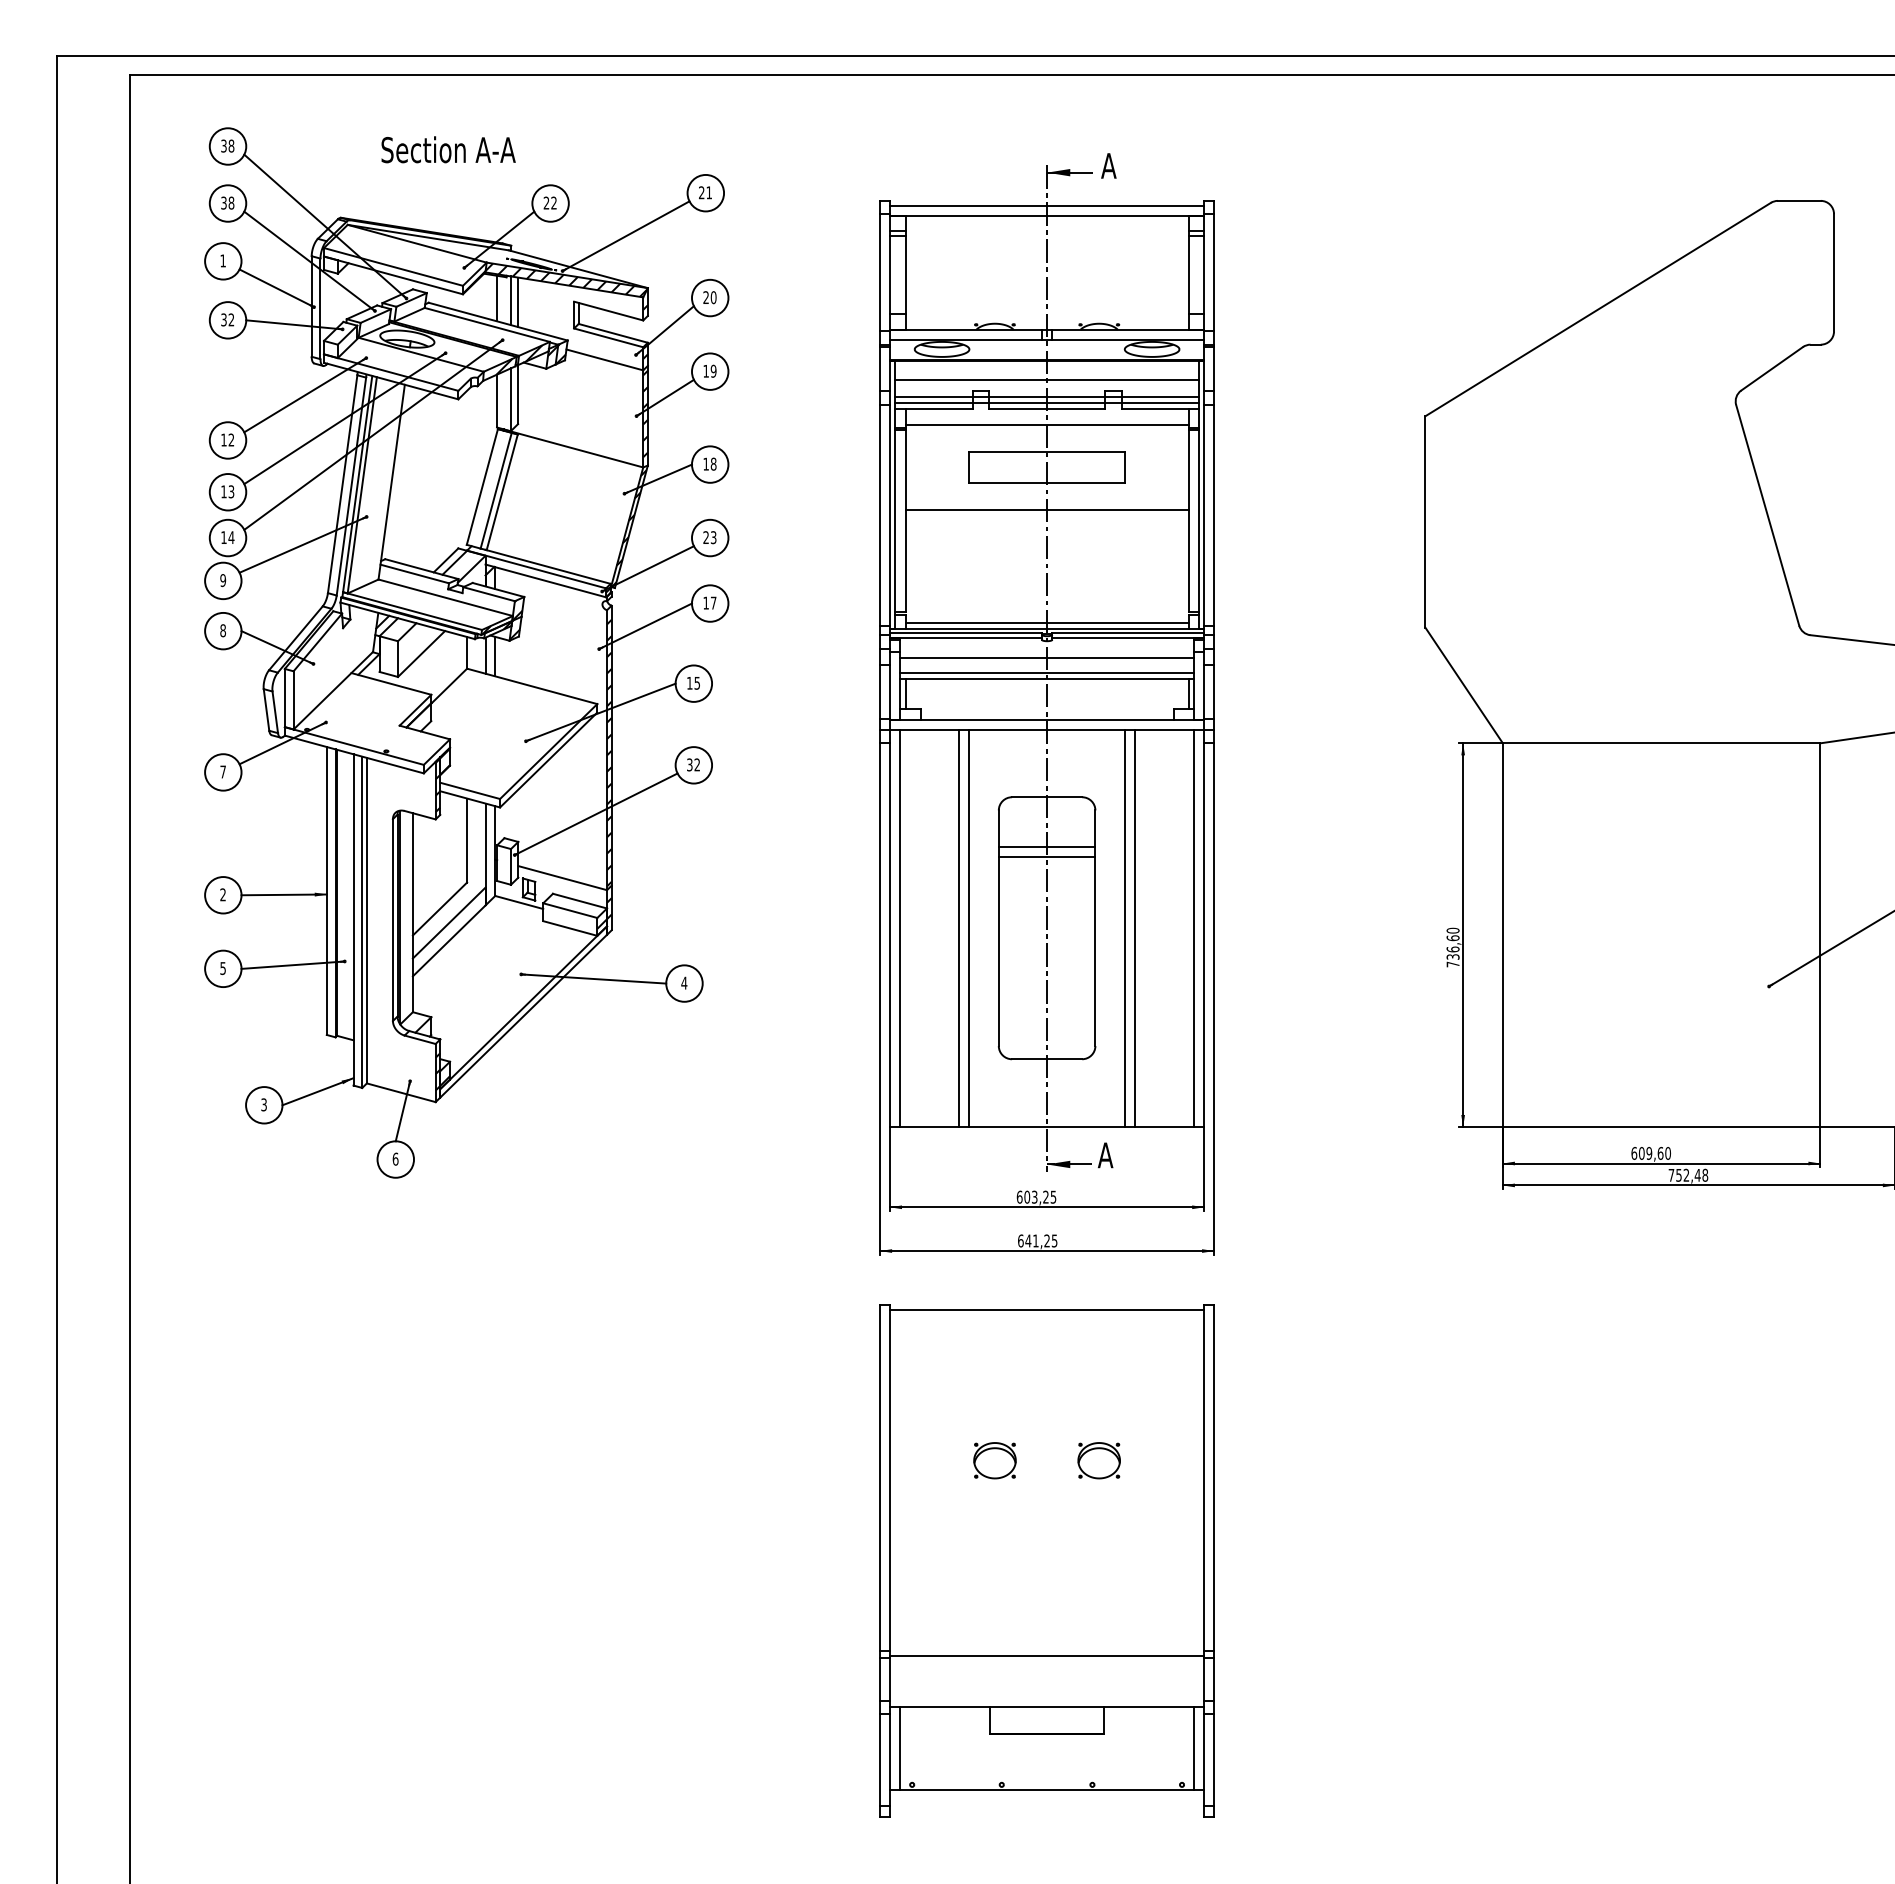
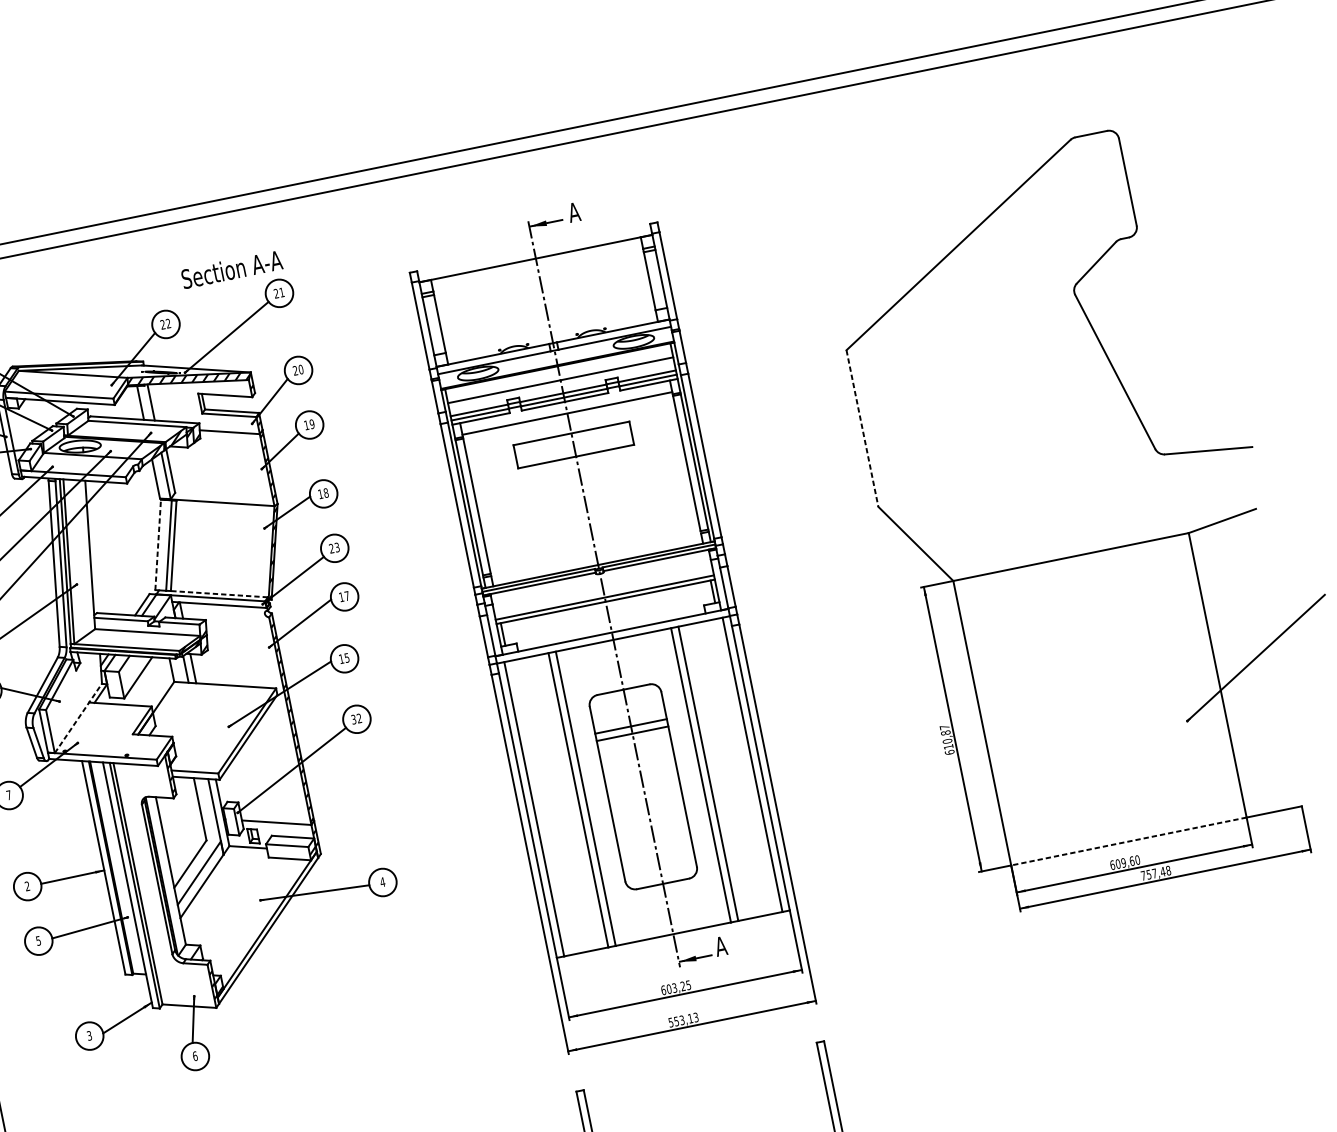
text: (448, 149) -> (231, 269), moved
line: (1046, 205) -> (533, 251), removed
line: (518, 302) -> (157, 402), removed
line: (482, 487) -> (158, 545), solid -> dashed
line: (1046, 509) -> (579, 476), removed
line: (1425, 521) -> (862, 428), solid -> dashed
line: (548, 566) -> (219, 593), solid -> dashed
line: (1046, 623) -> (596, 560), removed
line: (1046, 657) -> (602, 586), removed
line: (333, 690) -> (78, 718), solid -> dashed
text: (1452, 947) -> (946, 739), 736,60 -> 610,87
line: (1661, 1127) -> (1128, 841), solid -> dashed
text: (1686, 1174) -> (1154, 872), 752,48 -> 757,48
text: (1037, 1240) -> (683, 1019), 641,25 -> 553,13
line: (1046, 1310) -> (700, 1070), removed

